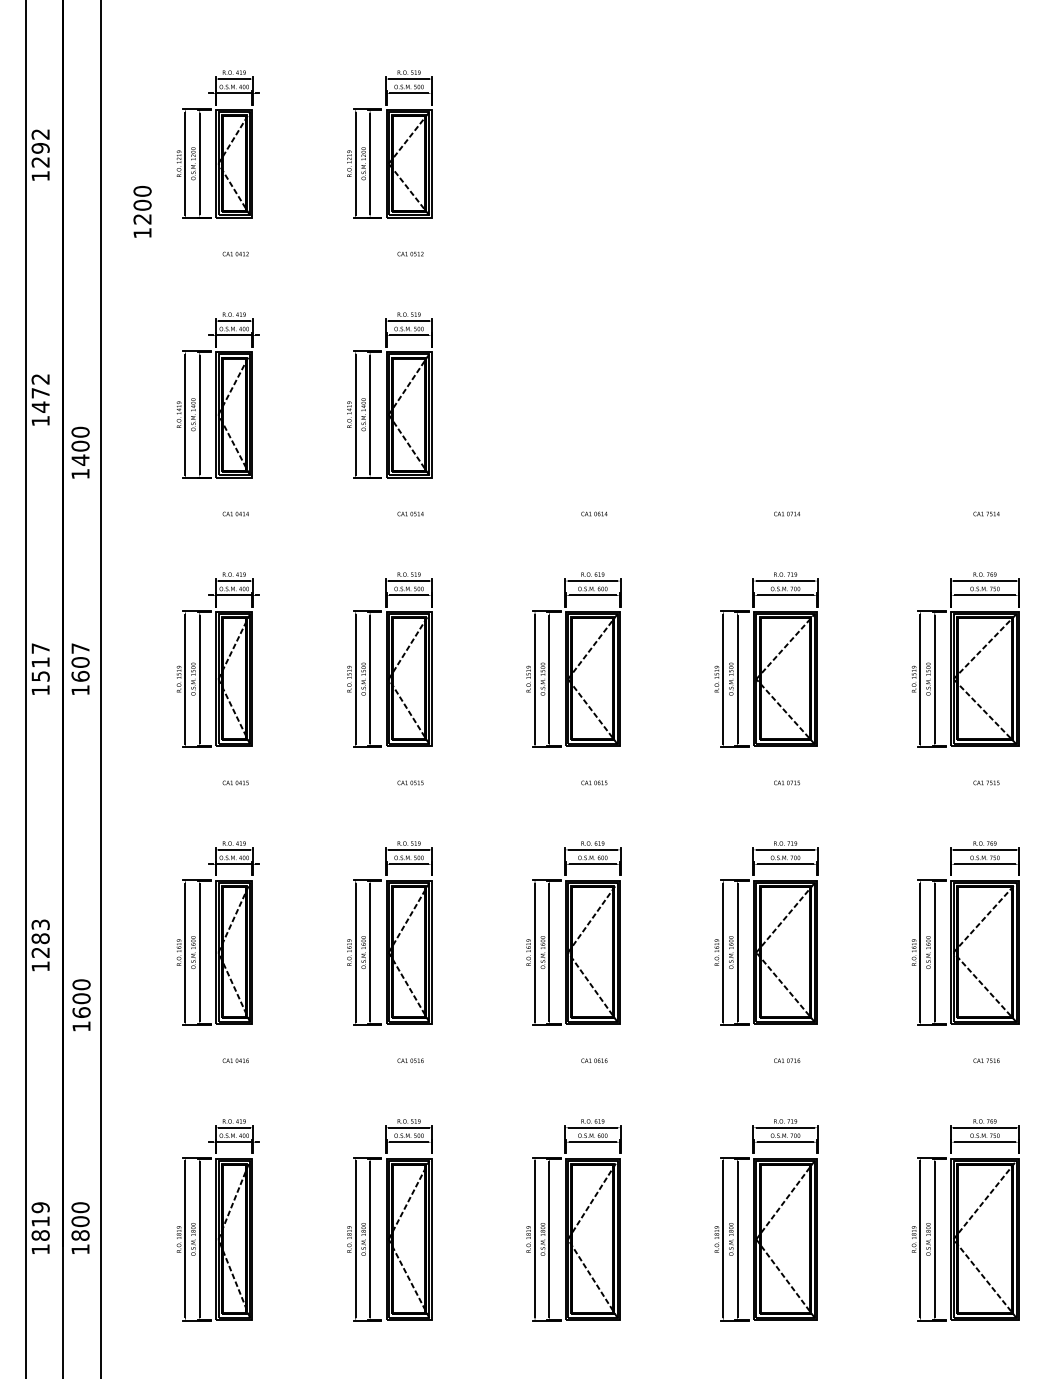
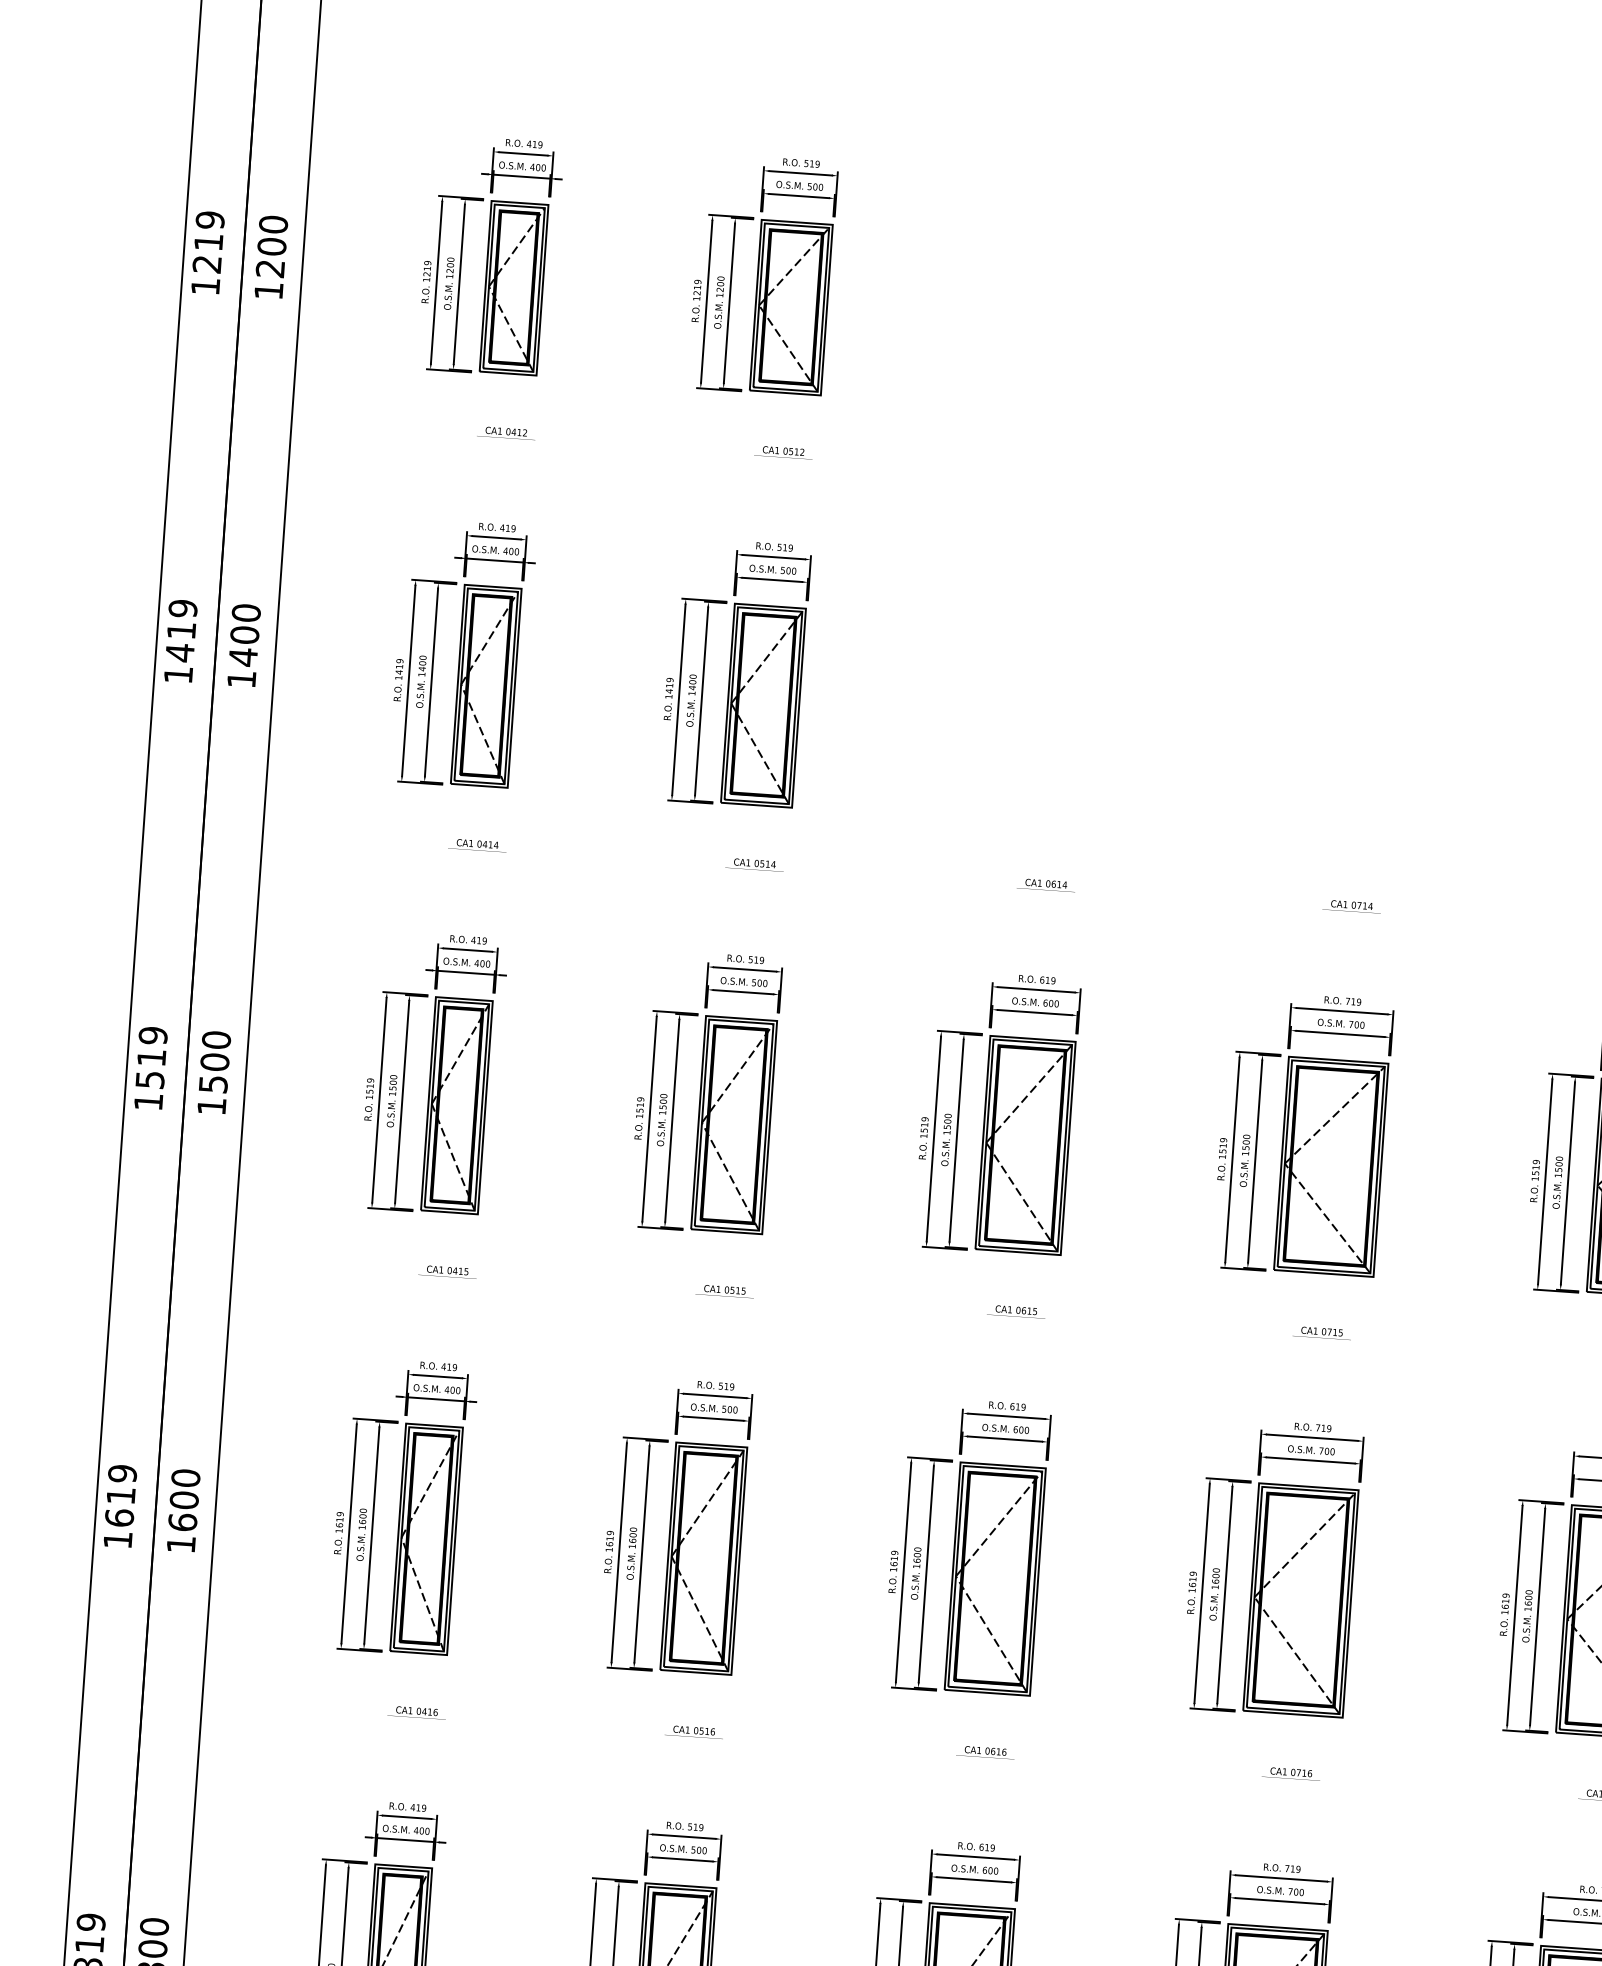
text: (40, 141) -> (209, 231), 1292 -> 1219
text: (142, 211) -> (271, 256), moved
text: (40, 385) -> (182, 618), 1472 -> 1419
text: (80, 452) -> (243, 645), moved
text: (40, 648) -> (152, 1035), 1517 -> 1519
text: (80, 662) -> (214, 1062), 1607 -> 1500
text: (40, 938) -> (120, 1495), 1283 -> 1619
text: (81, 1005) -> (183, 1511), moved

